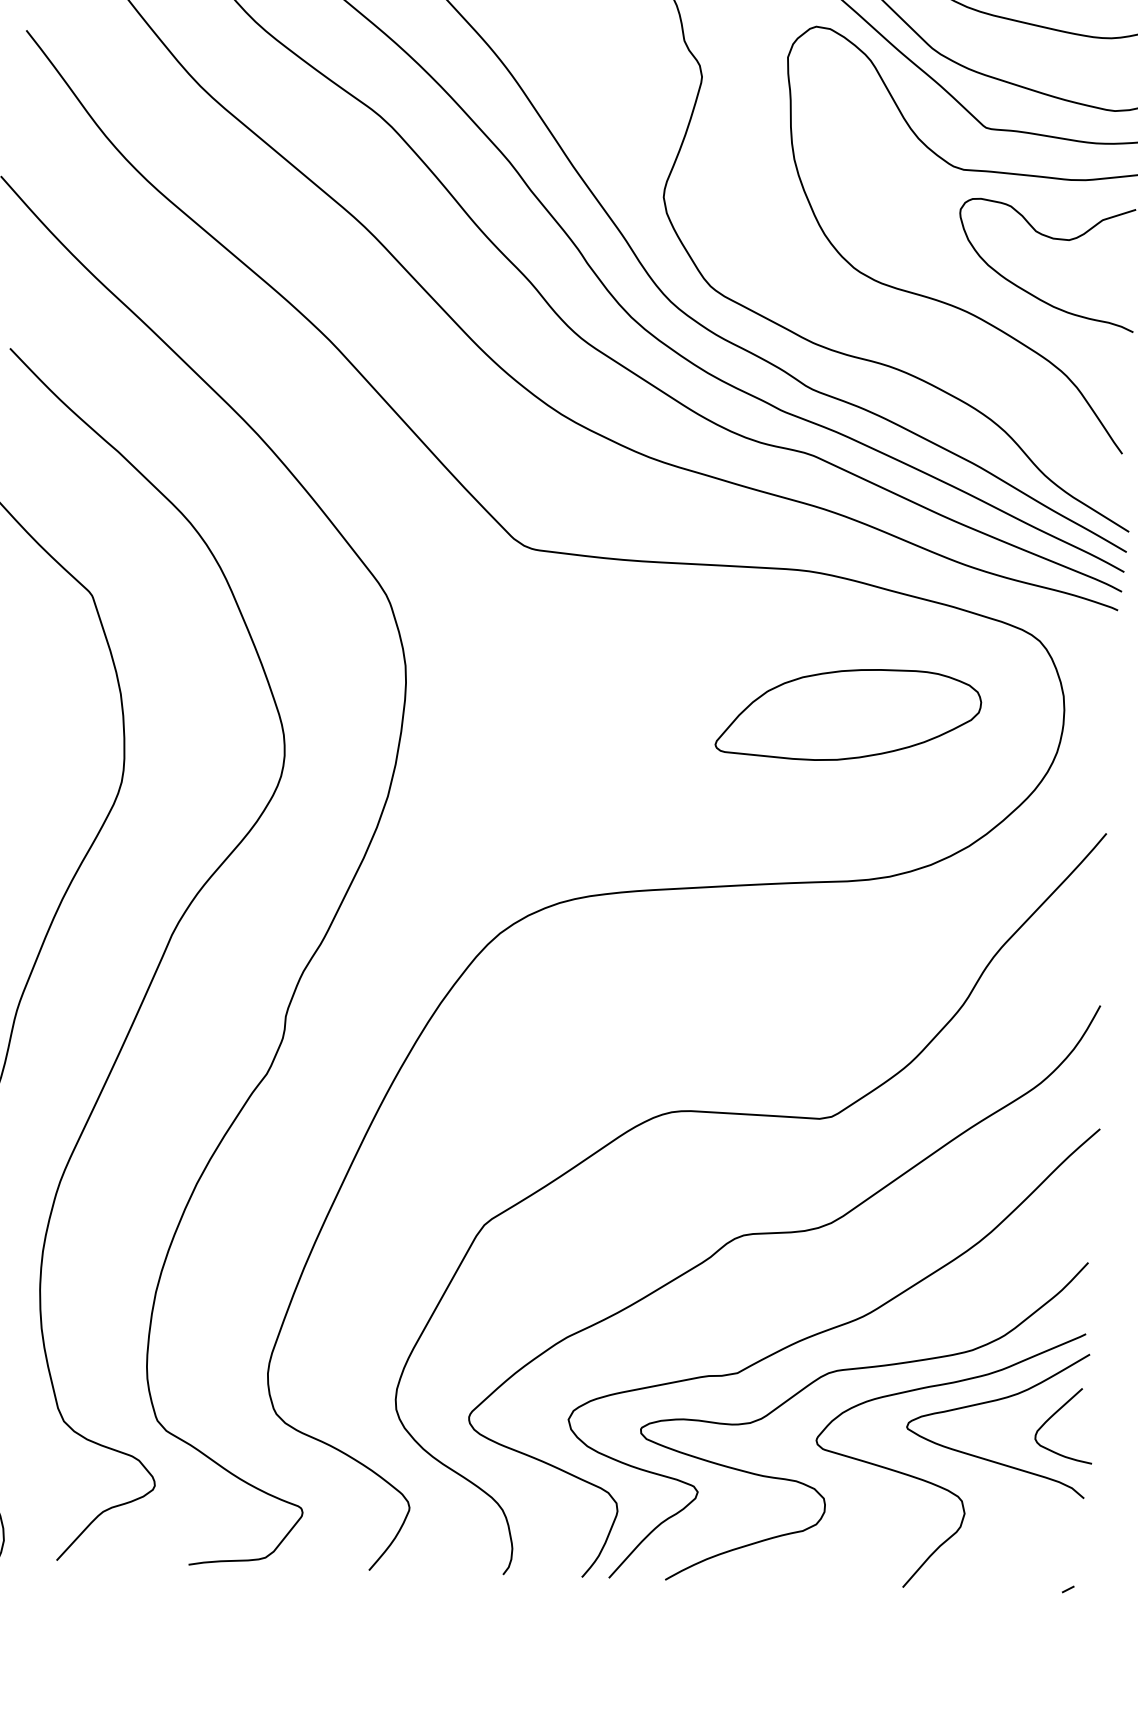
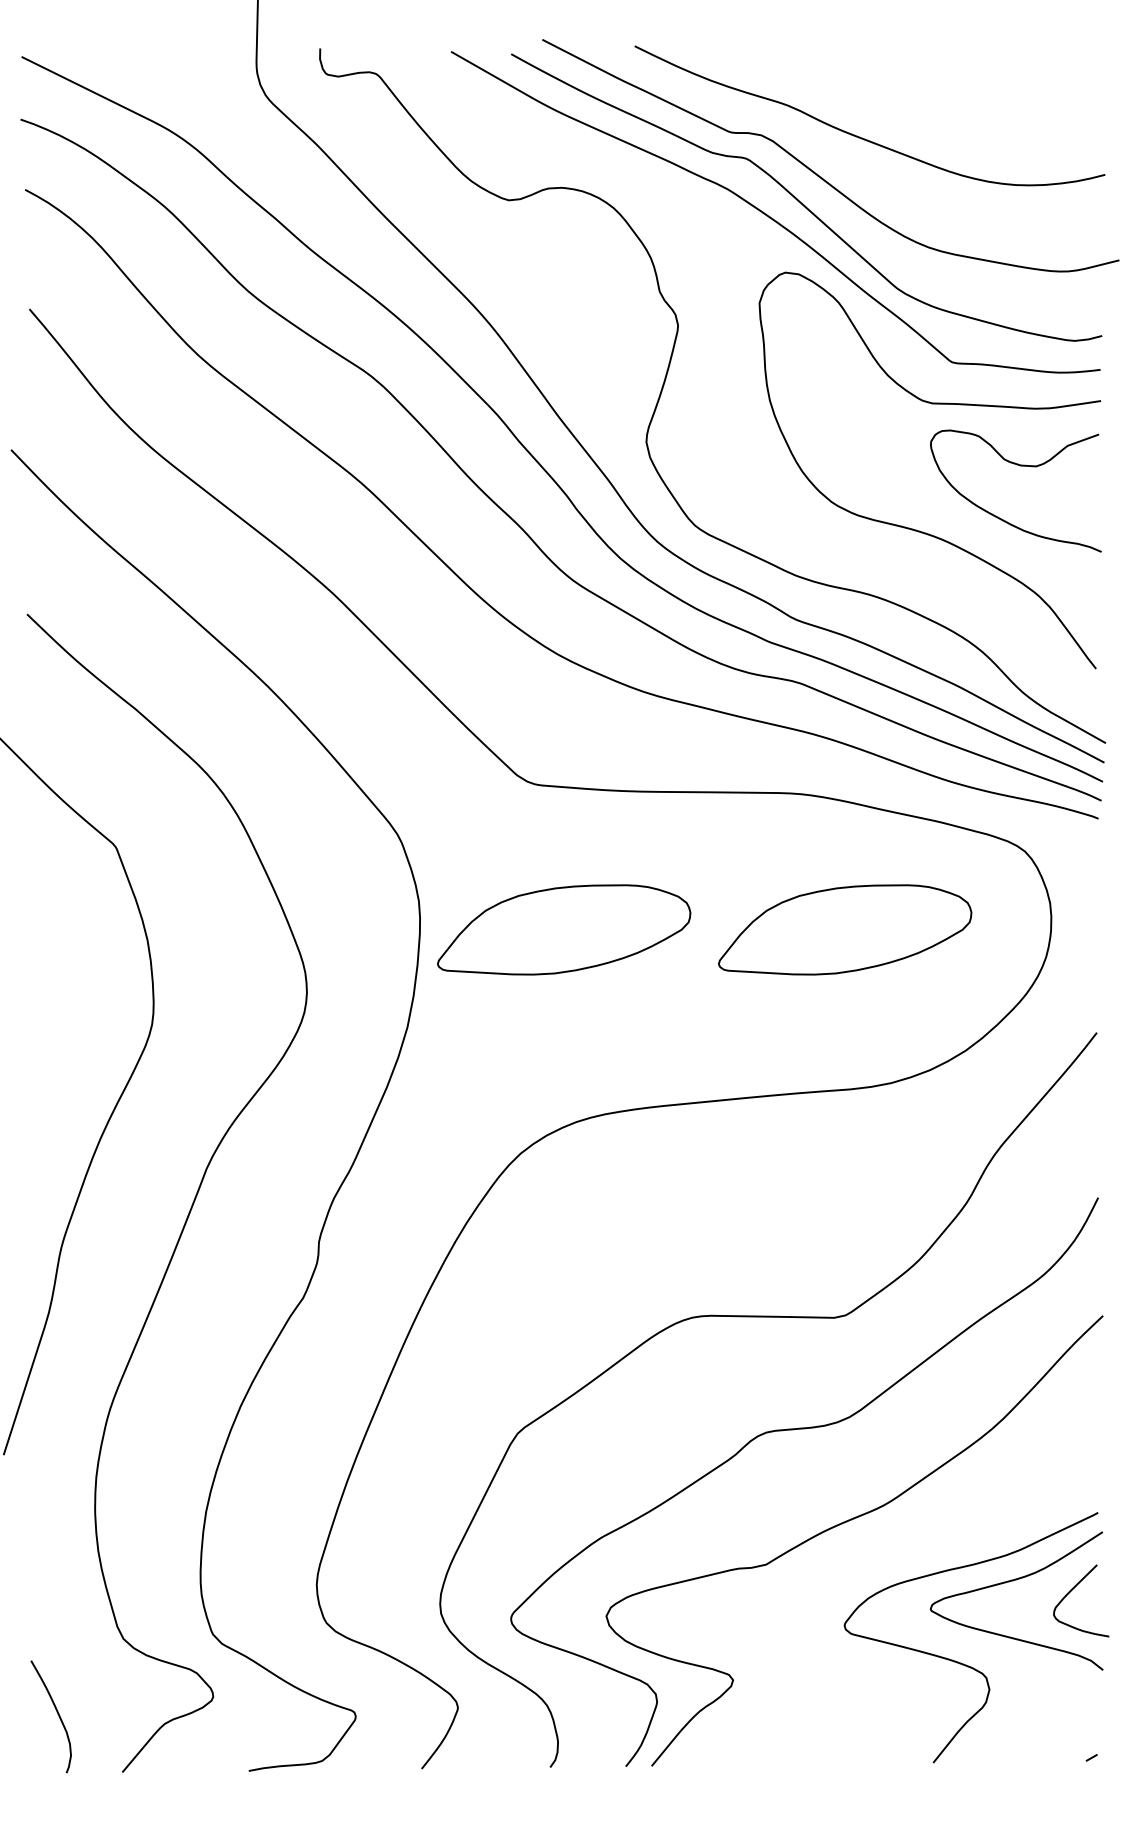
part: (556, 701) -> (564, 929), added
curve: (857, 1369) -> (880, 1556), removed

